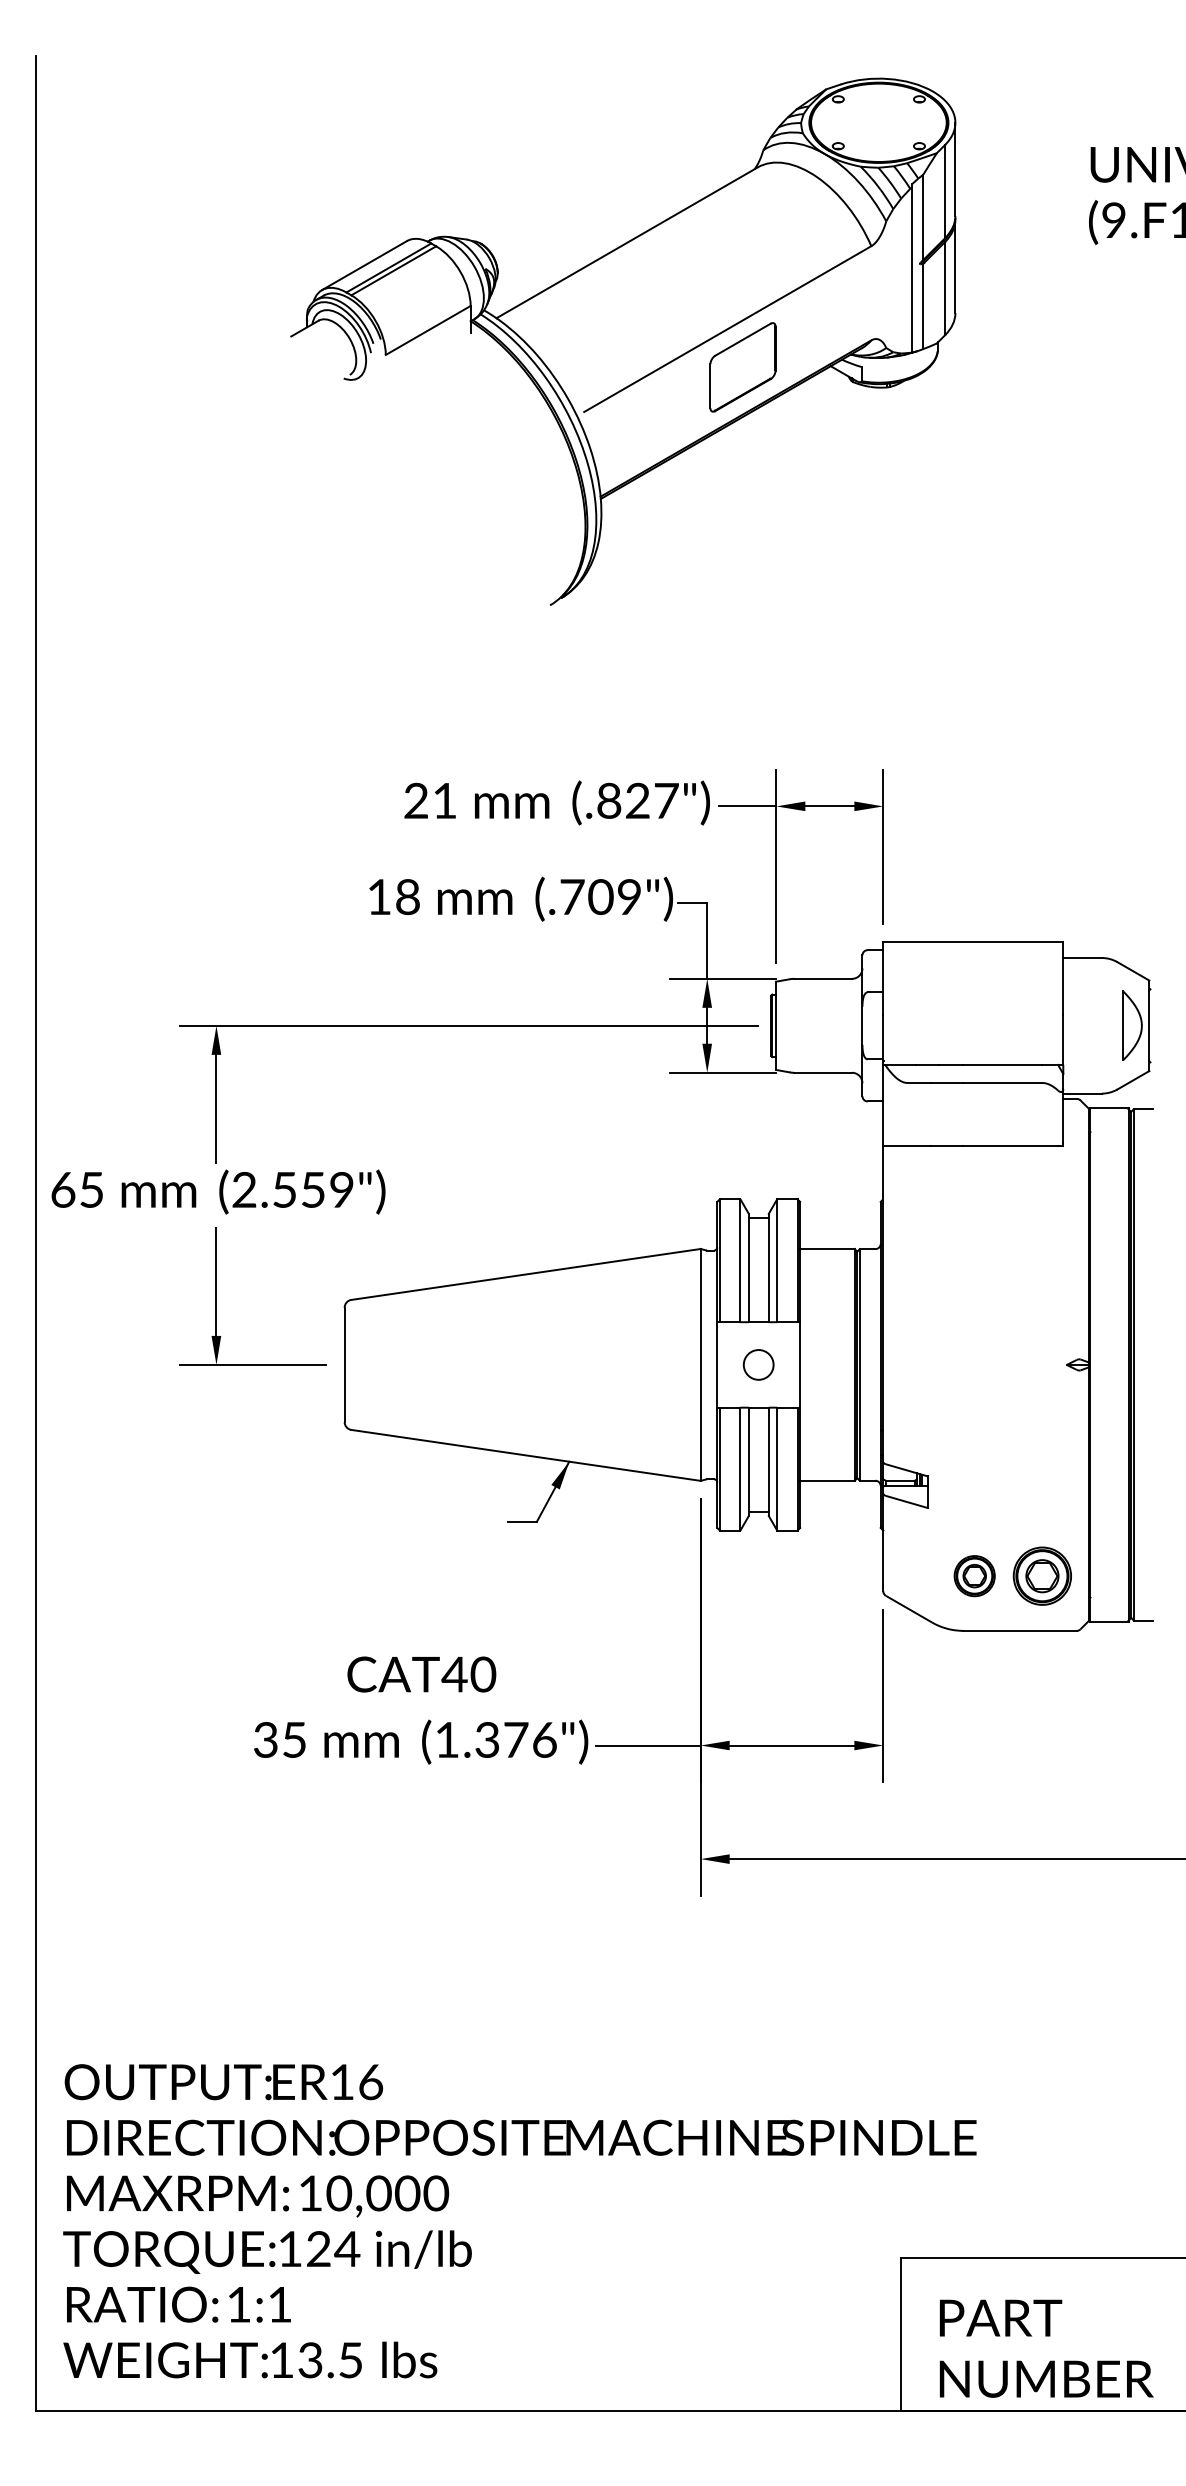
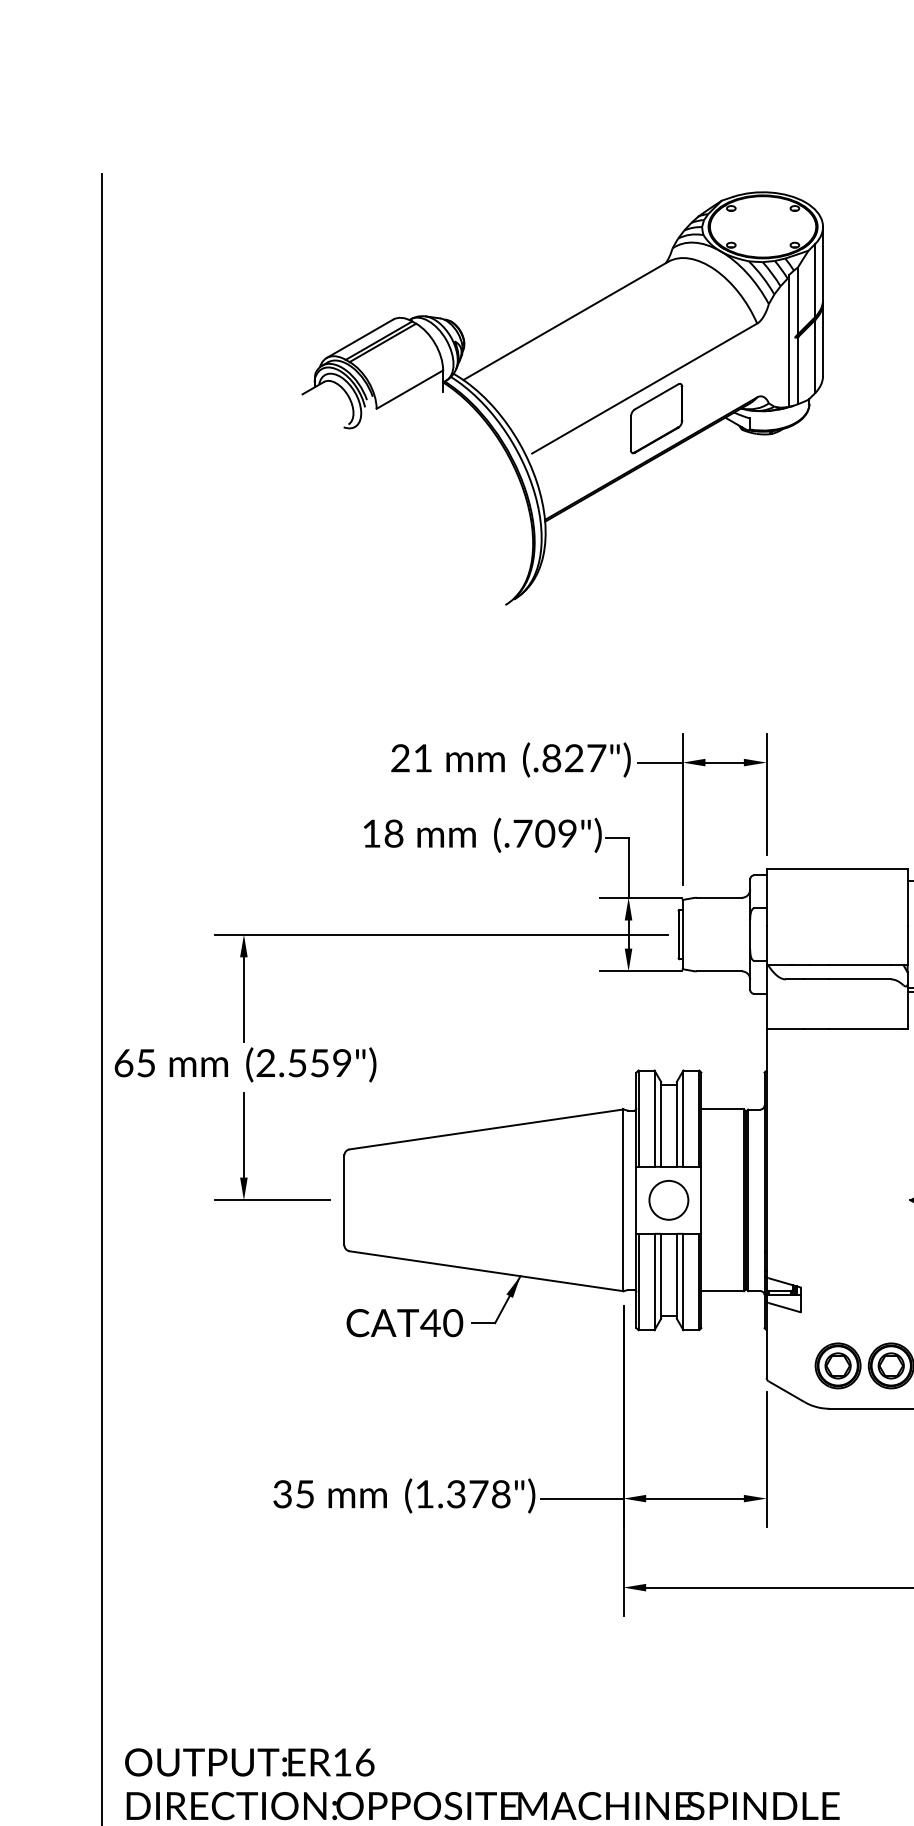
circle: (758, 1364) -> (668, 1200), size x1.67
part: (974, 1575) -> (838, 1365), size x1.43
text: (421, 1674) -> (404, 1323), moved
text: (544, 1739) -> (501, 1493), (1.376") -> (1.378")

